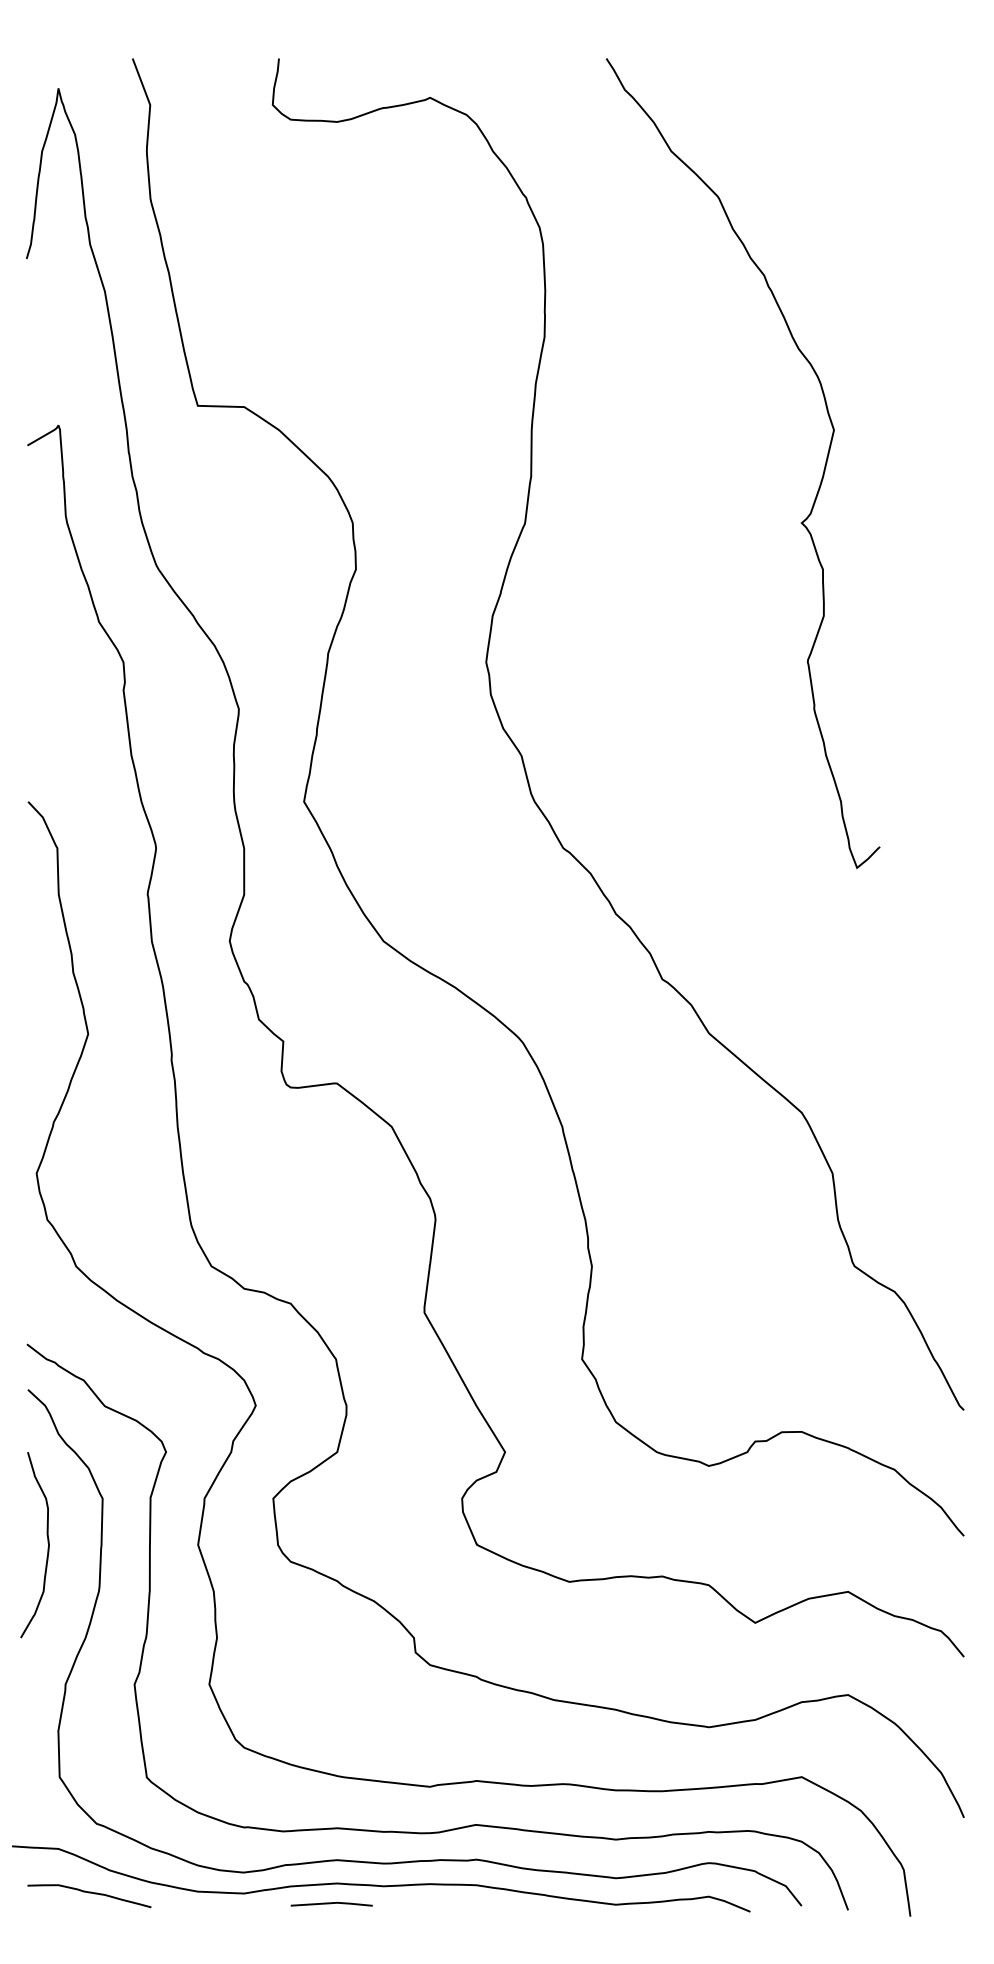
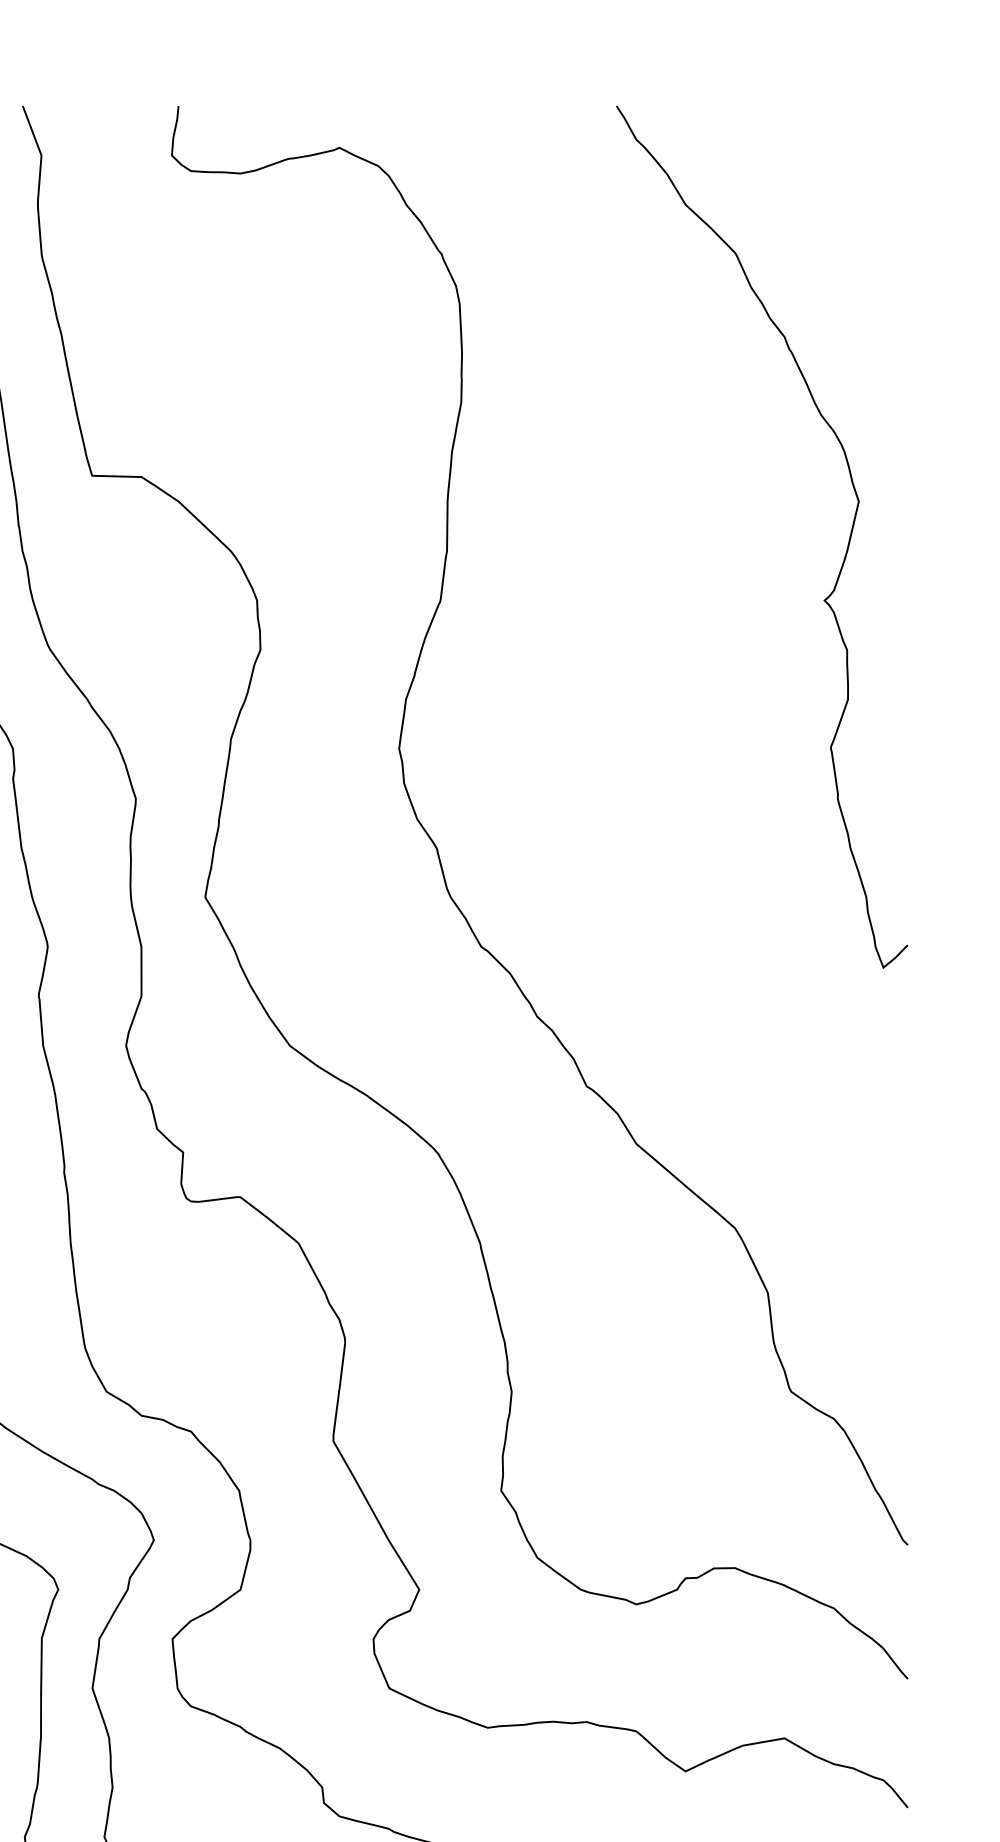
curve: (818, 487) -> (842, 562), moved

